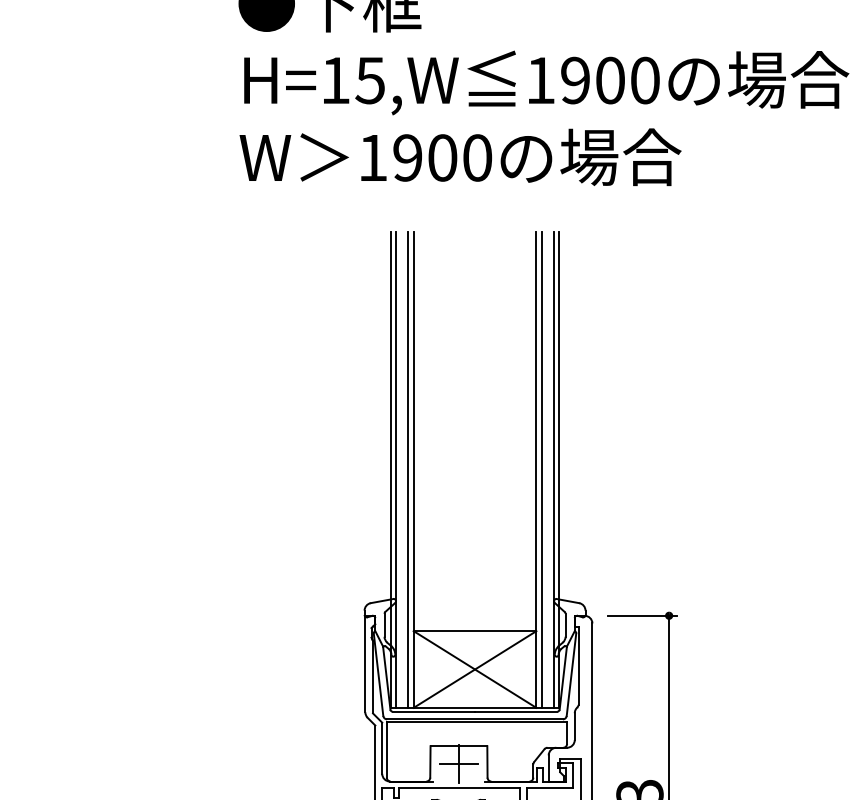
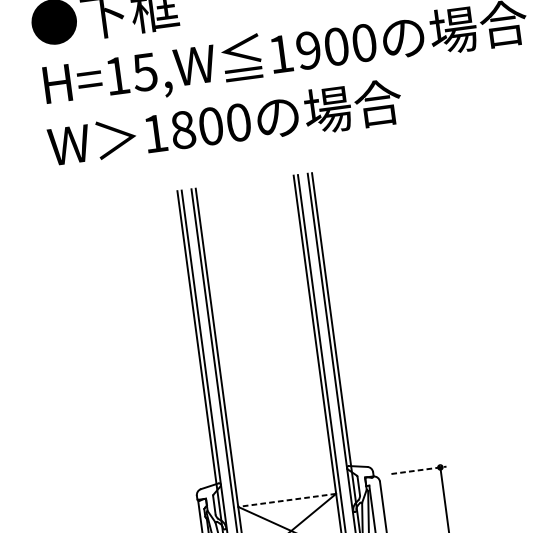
text: (407, 157) -> (182, 129), 1900 -> 1800
line: (642, 615) -> (419, 470), solid -> dashed
line: (474, 631) -> (286, 500), solid -> dashed

